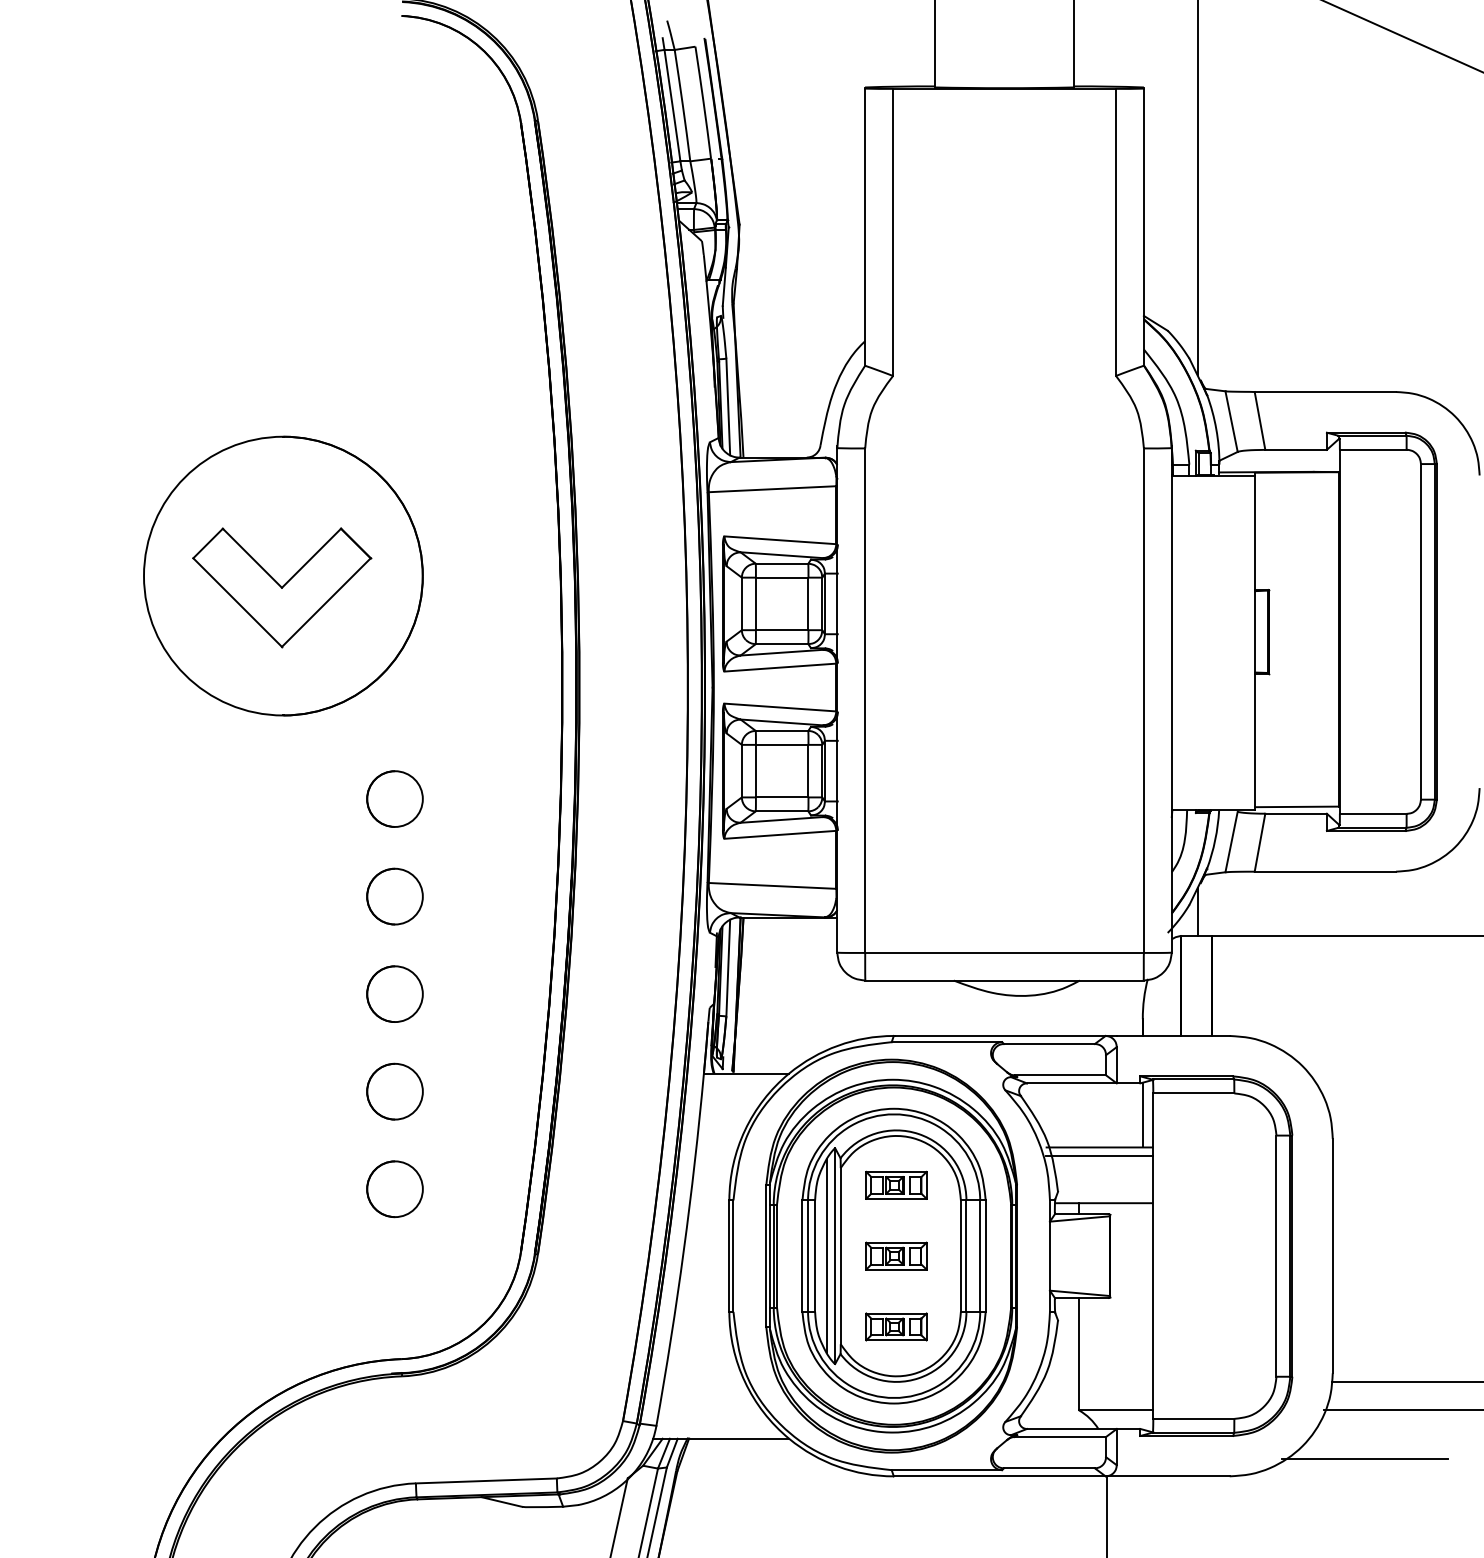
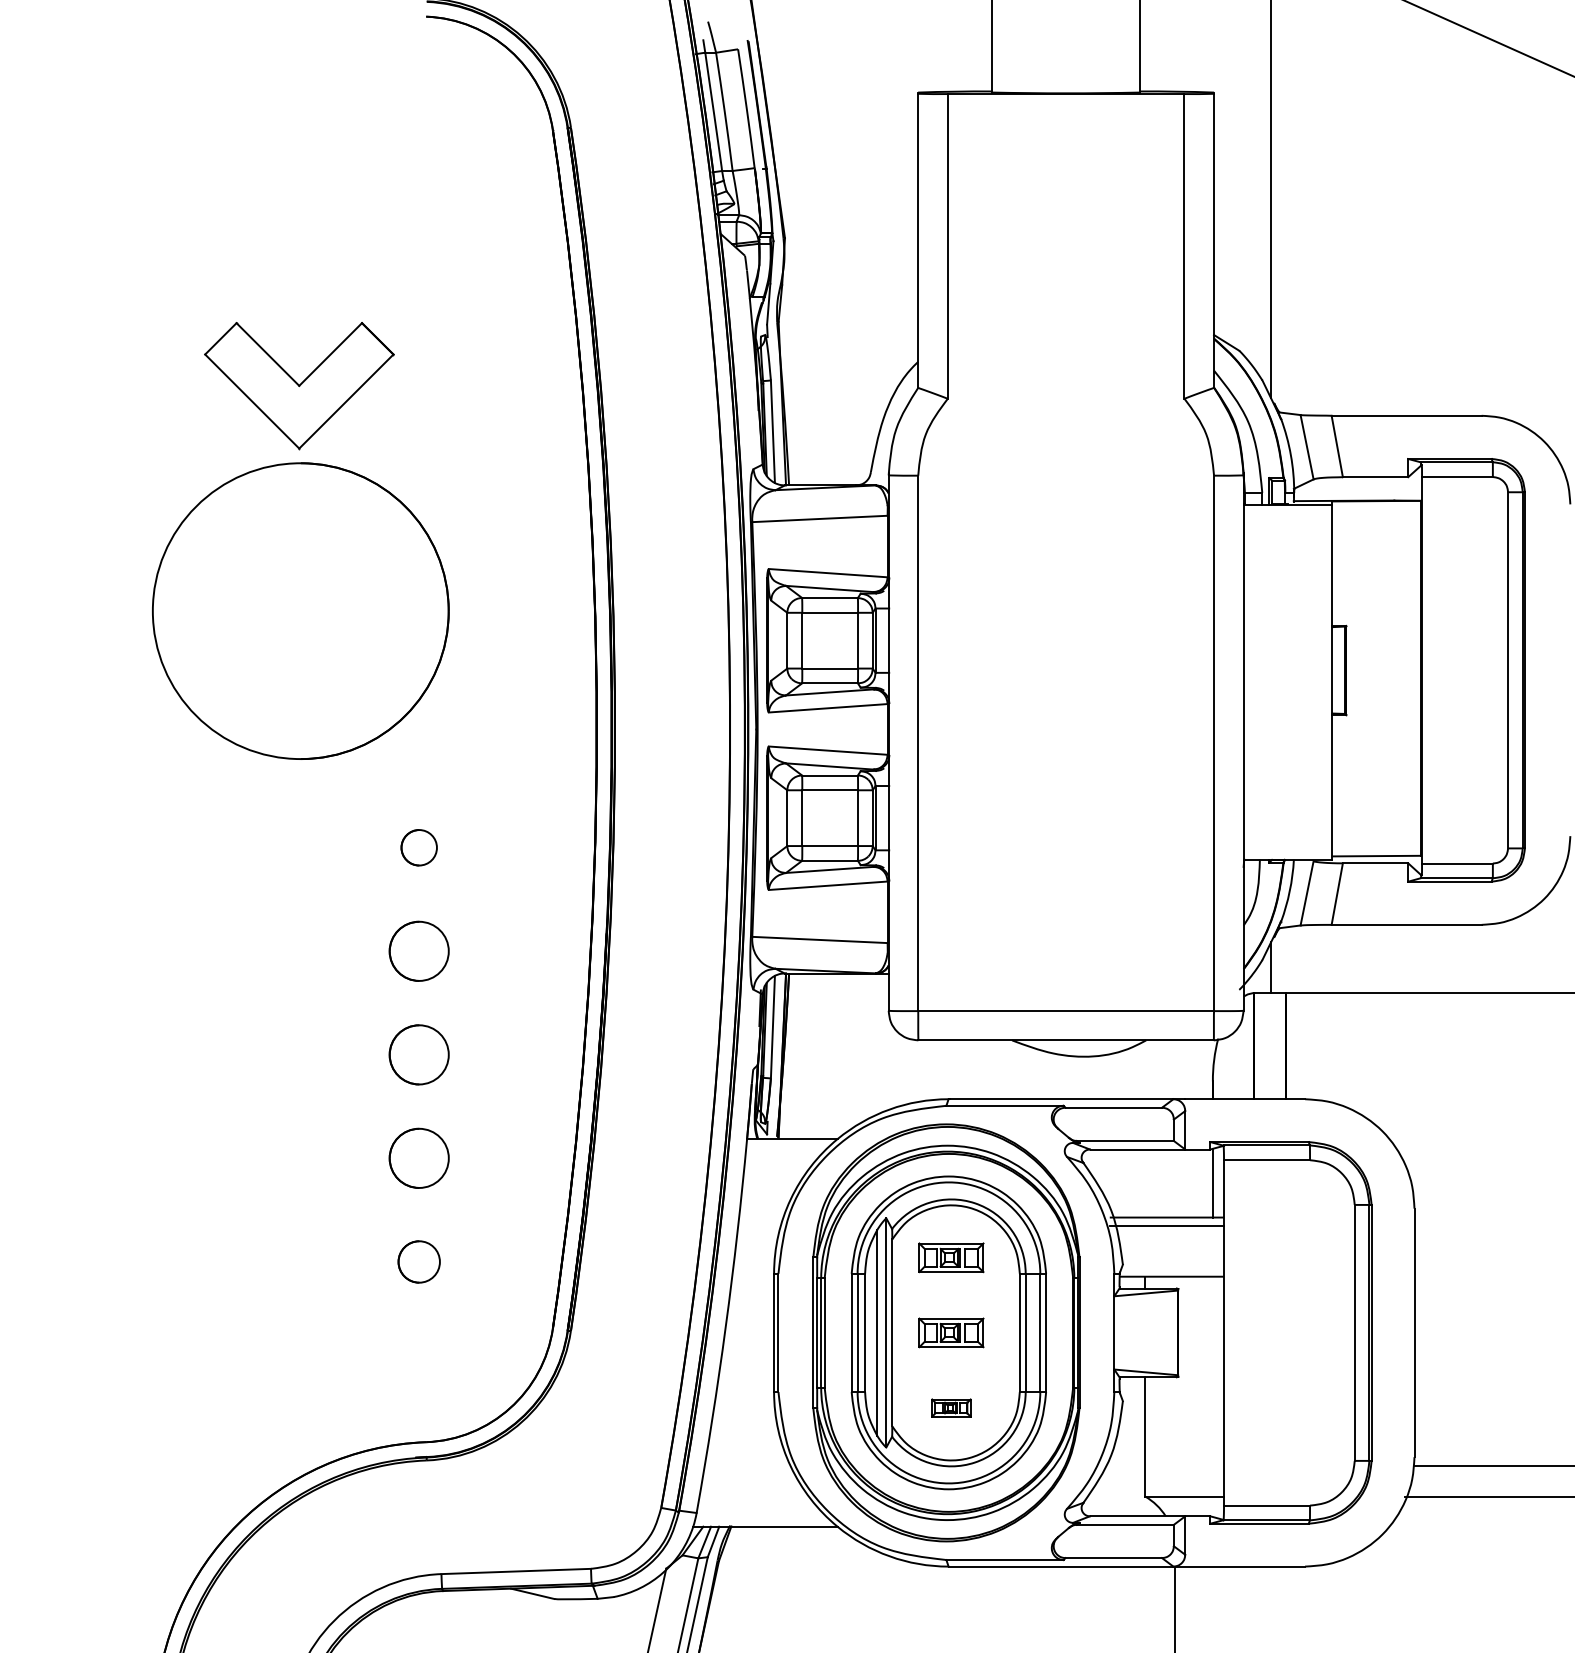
part: (282, 587) -> (299, 385), moved
circle: (394, 798) -> (418, 847), size x0.6
part: (394, 1189) -> (418, 1262), size x0.7
part: (896, 1326) -> (951, 1407), size x0.6
line: (1364, 1458) -> (1448, 1547), removed

